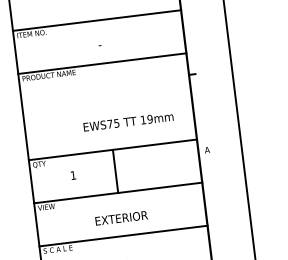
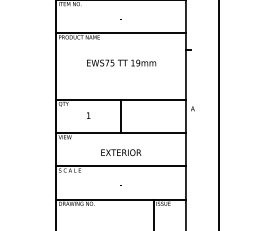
text: (128, 121) -> (121, 62), moved

